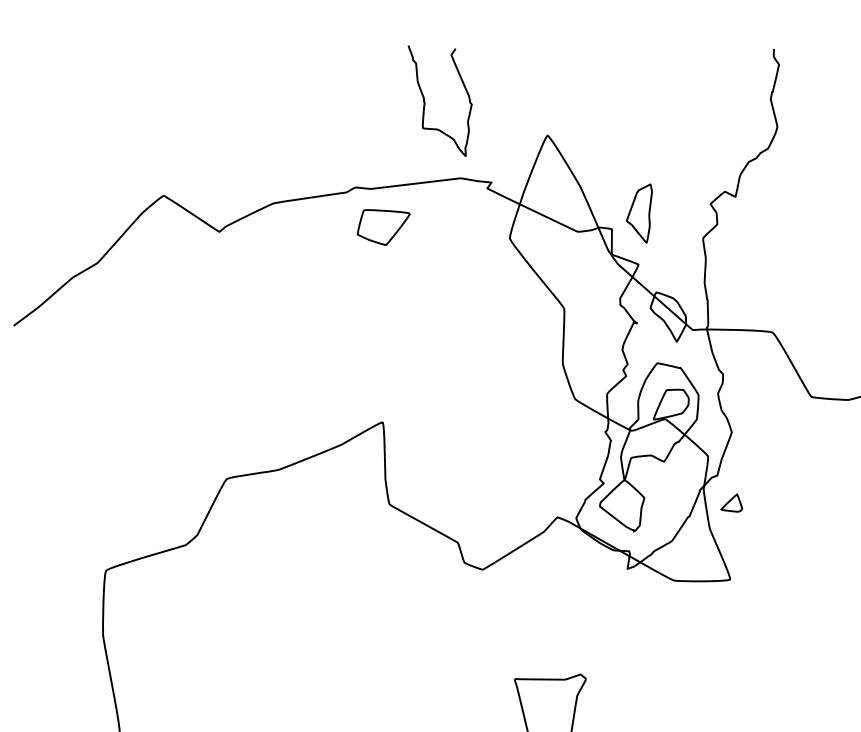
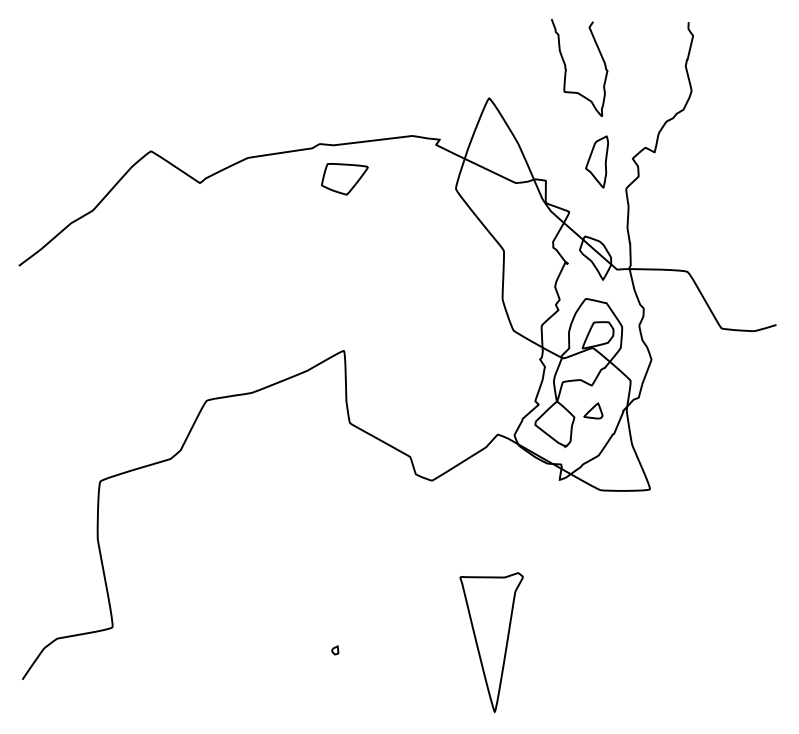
curve: (425, 100) -> (566, 67), moved
part: (638, 213) -> (596, 161), moved
part: (731, 502) -> (593, 410), moved

